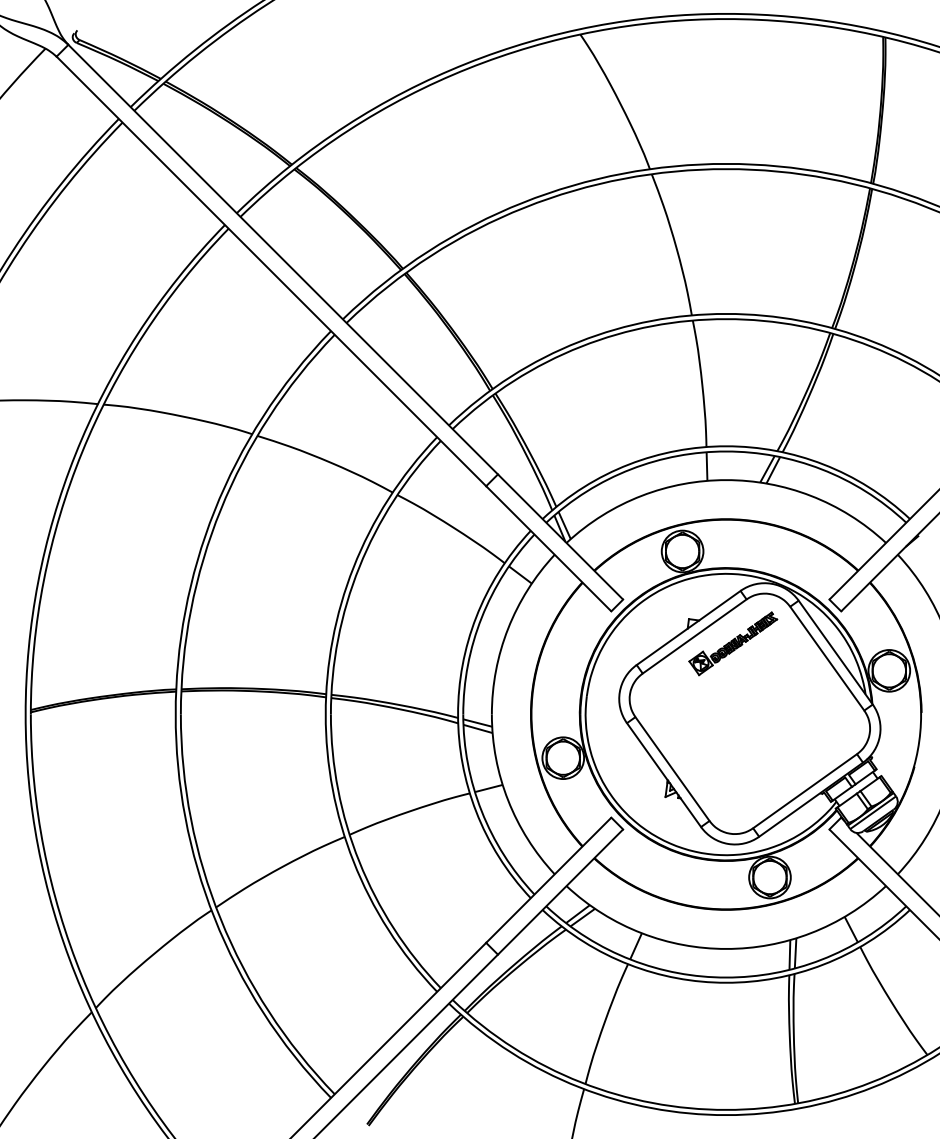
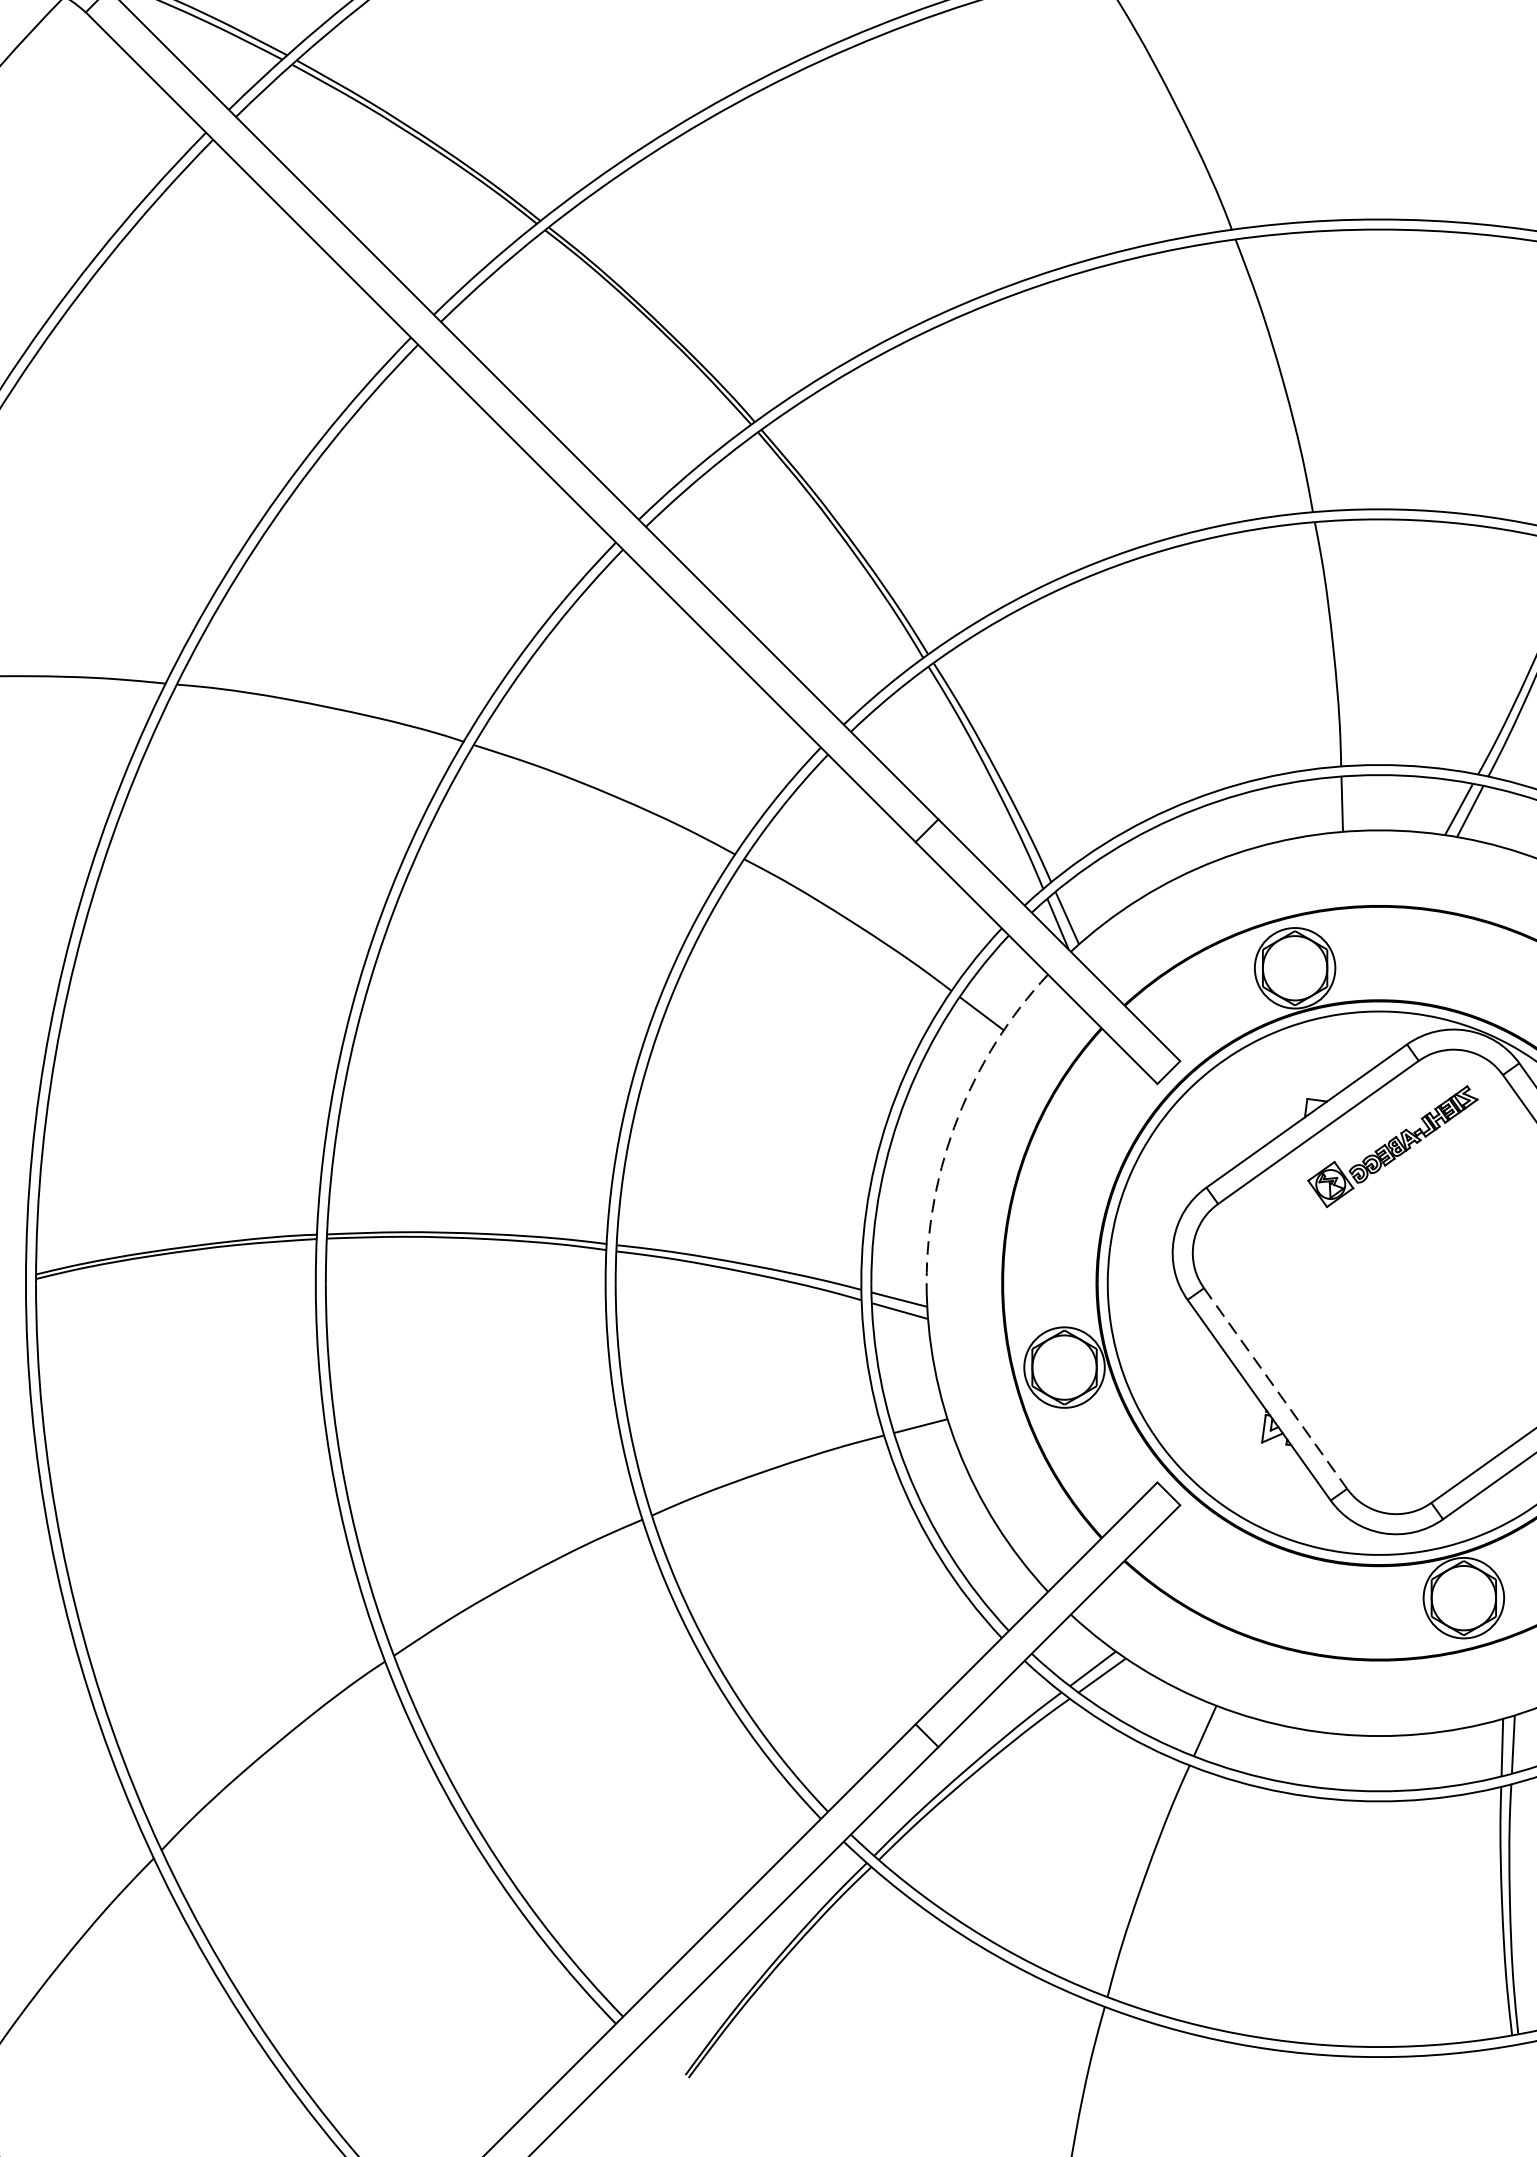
arc: (508, 628) -> (958, 1117), solid -> dashed
line: (672, 769) -> (1275, 1389), solid -> dashed

